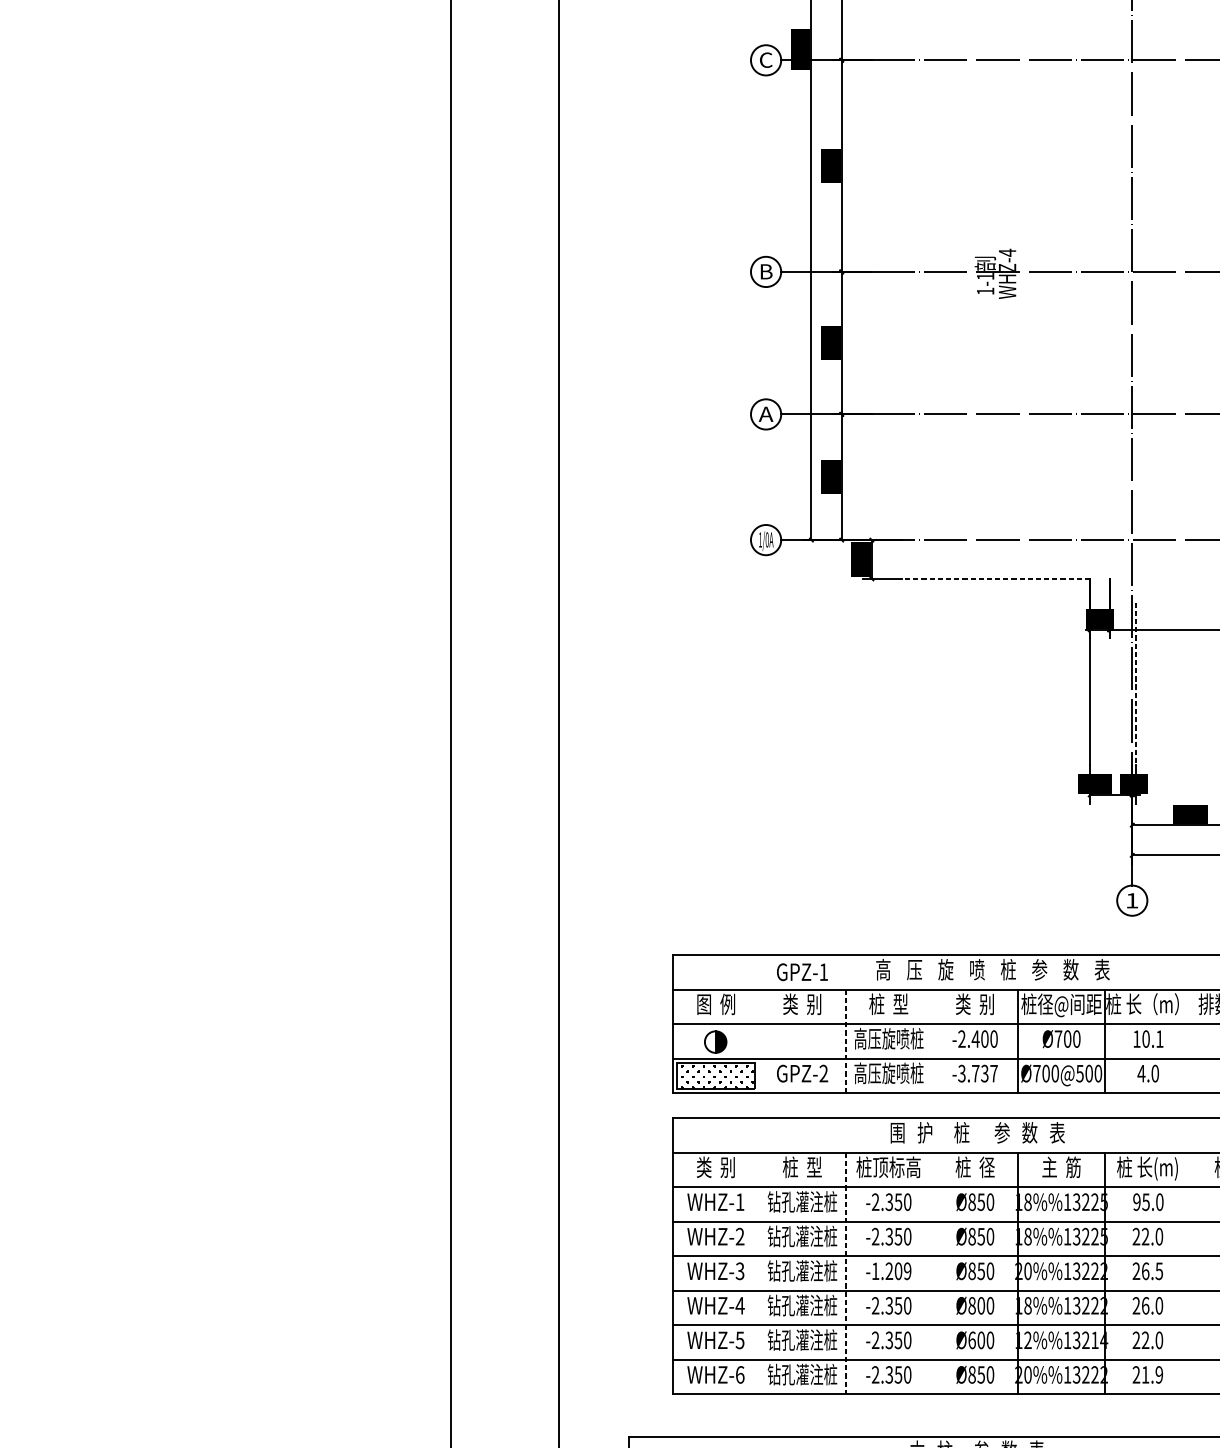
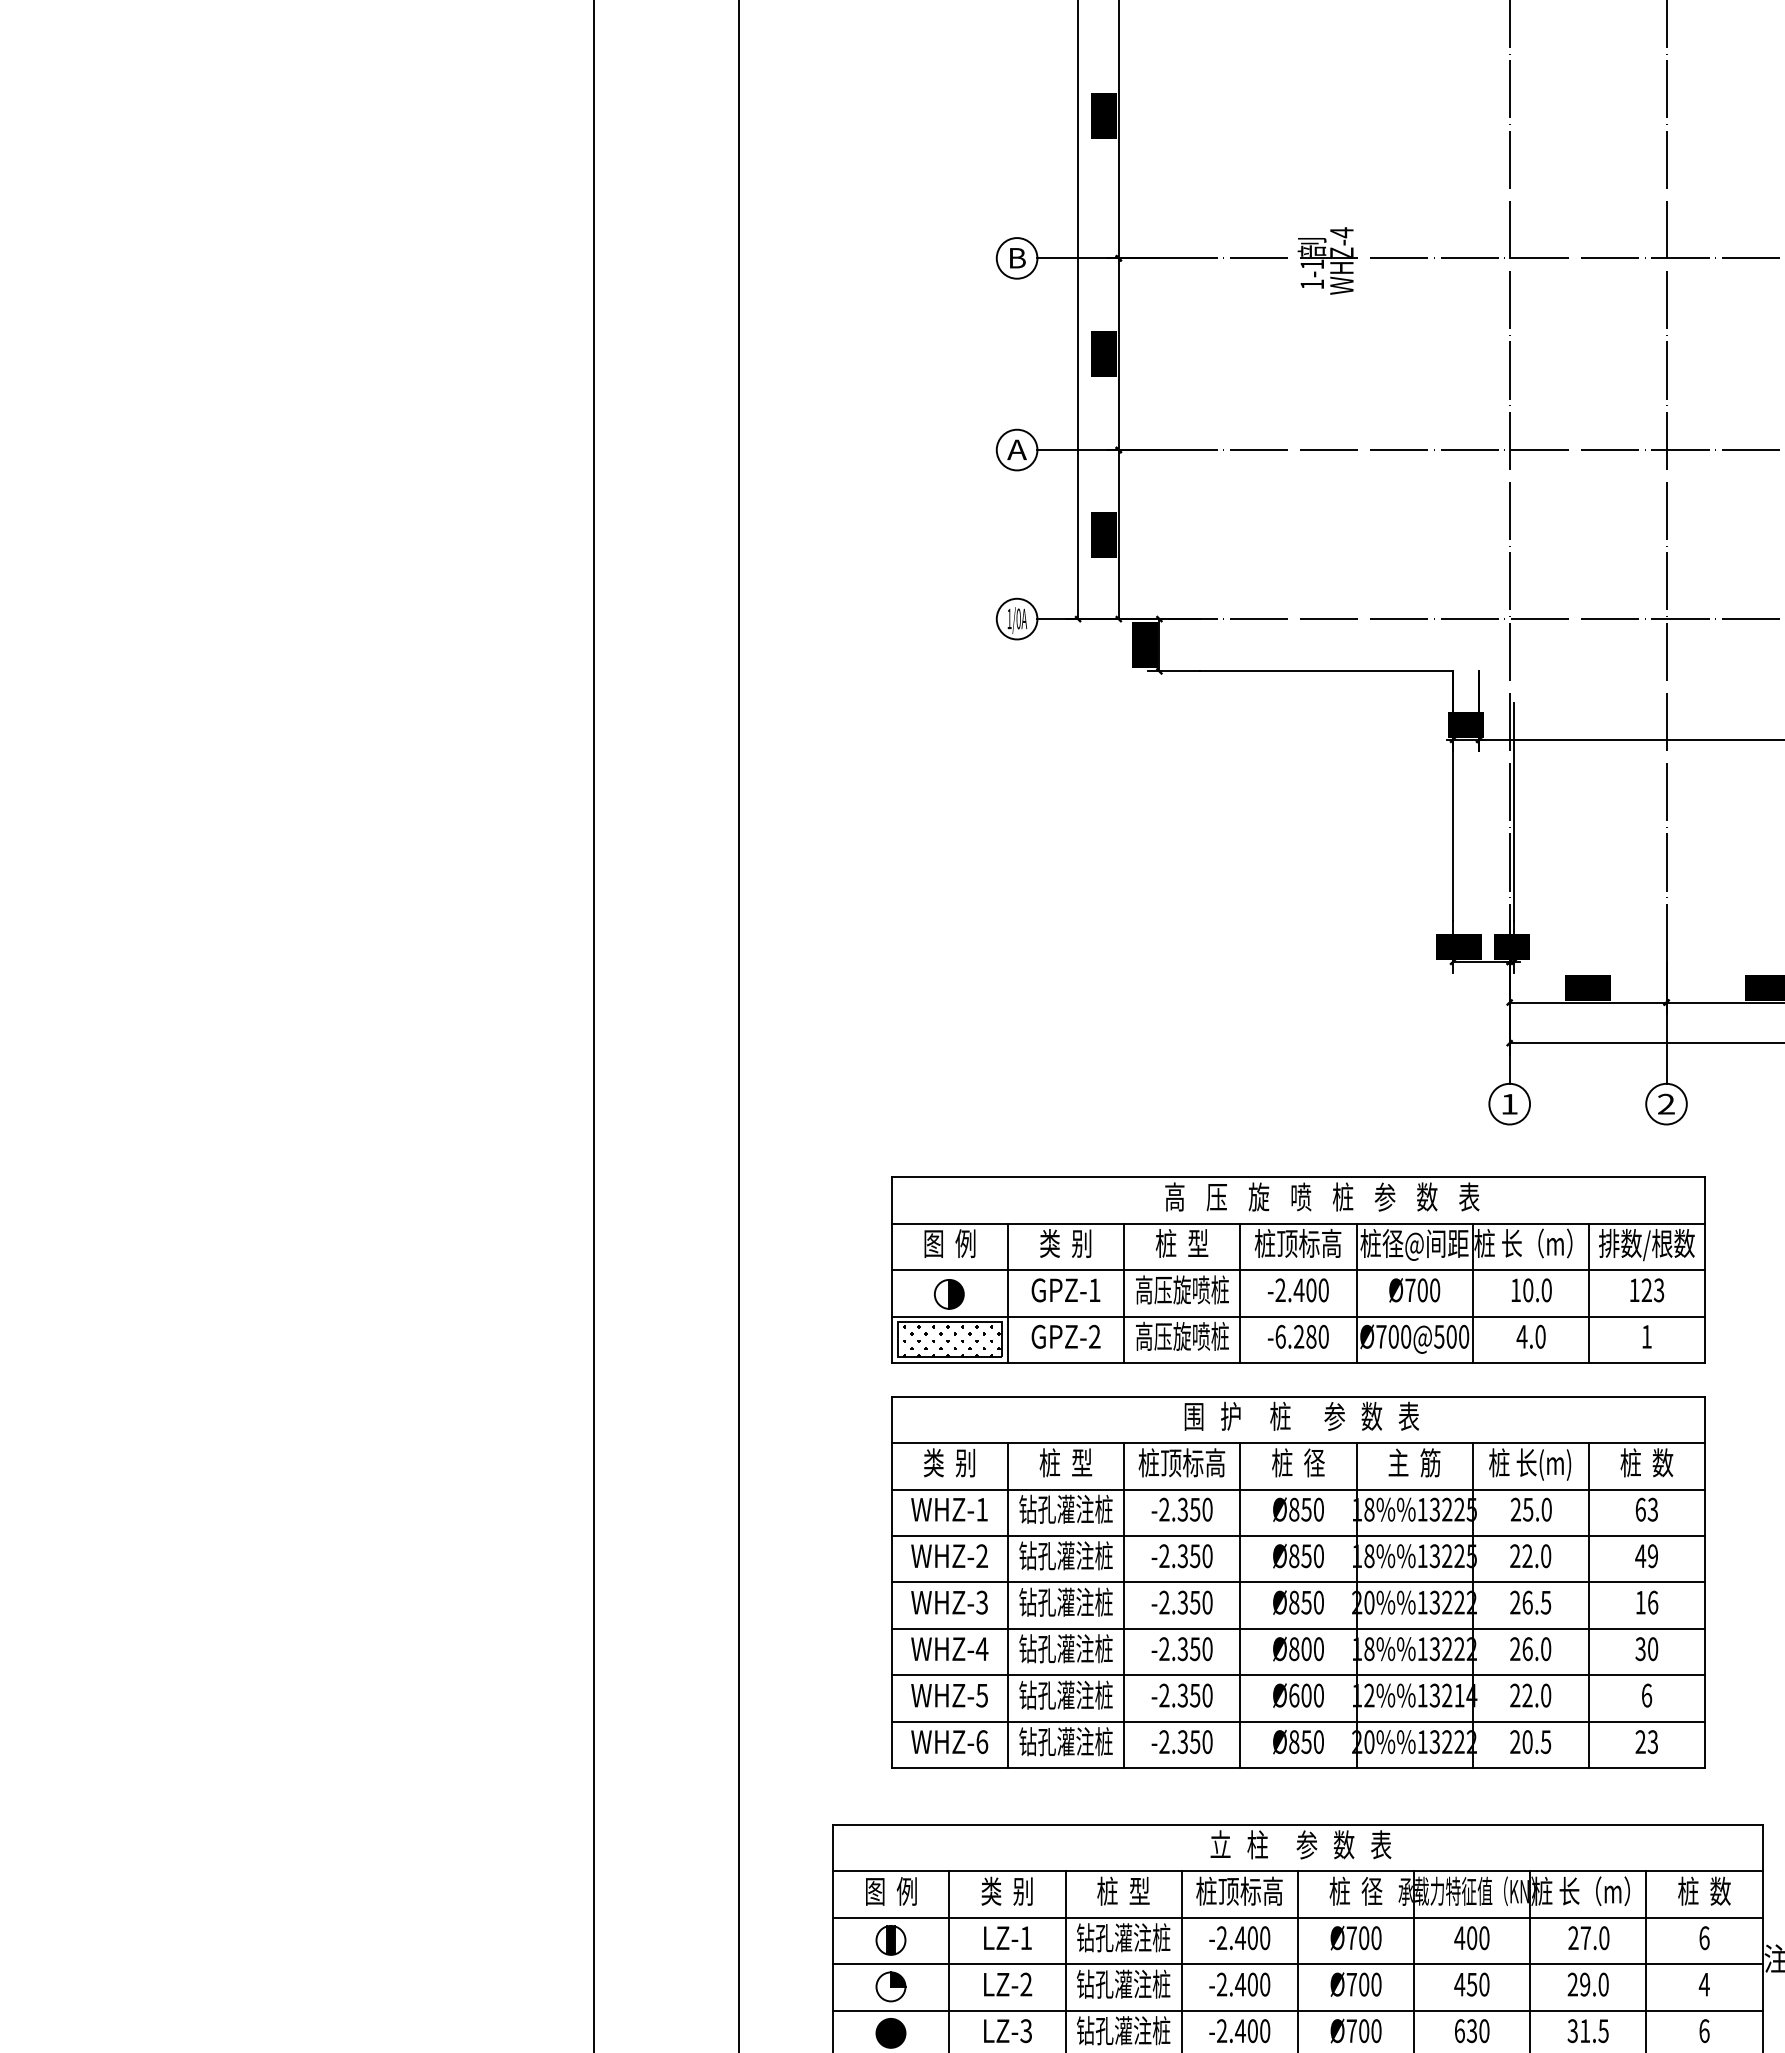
line: (996, 579) -> (1326, 671), dashed -> solid
line: (1135, 683) -> (1514, 812), dashed -> solid
text: (802, 972) -> (1065, 1290), moved
text: (974, 1004) -> (1297, 1243), 类  别 -> 桩顶标高
text: (1159, 1039) -> (1546, 1290), 10.1 -> 10.0
line: (758, 1041) -> (1007, 1293), added
line: (845, 1041) -> (1124, 1293), dashed -> solid
line: (932, 1041) -> (1240, 1293), added
line: (1190, 1041) -> (1588, 1293), added
text: (977, 1073) -> (1301, 1336), -3.737 -> -6.280
text: (1136, 1202) -> (1515, 1509), 95.0 -> 25.0
text: (891, 1271) -> (1185, 1602), -1.209 -> -2.350
line: (758, 1273) -> (1007, 1605), added
line: (845, 1273) -> (1124, 1605), dashed -> solid
line: (932, 1273) -> (1240, 1605), added
line: (1190, 1273) -> (1588, 1605), added
text: (1152, 1375) -> (1536, 1742), 21.9 -> 20.5

